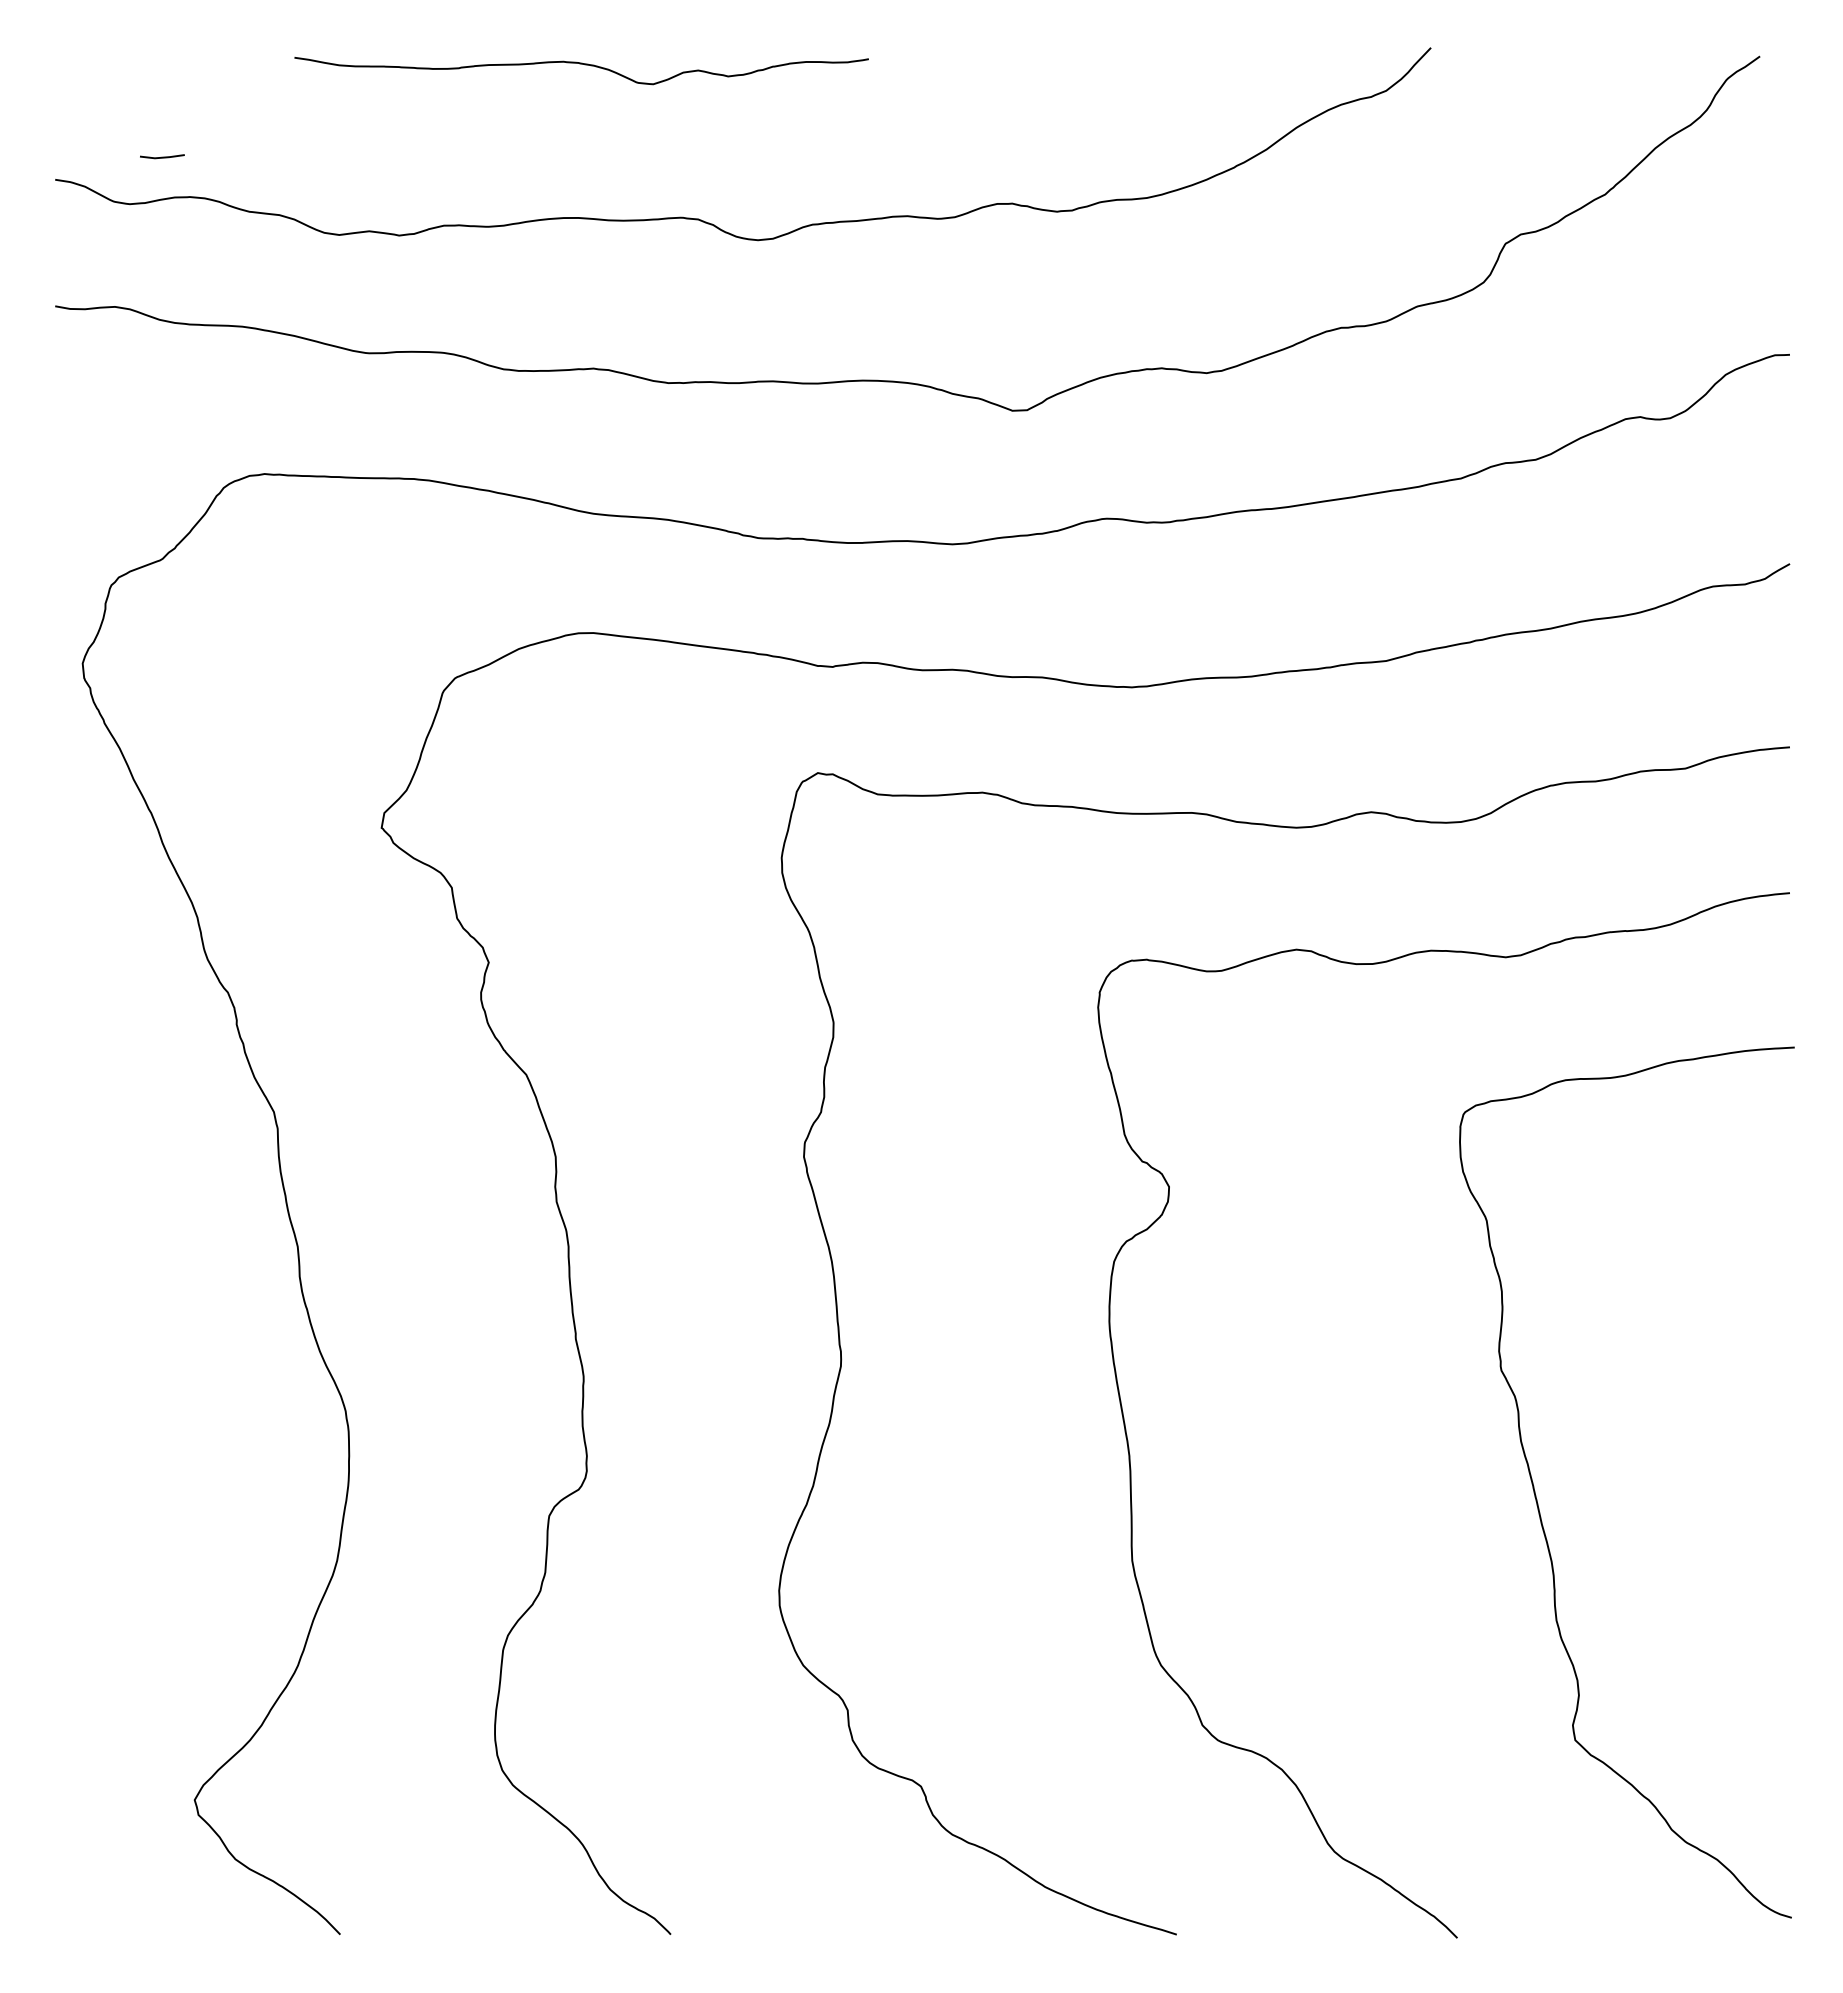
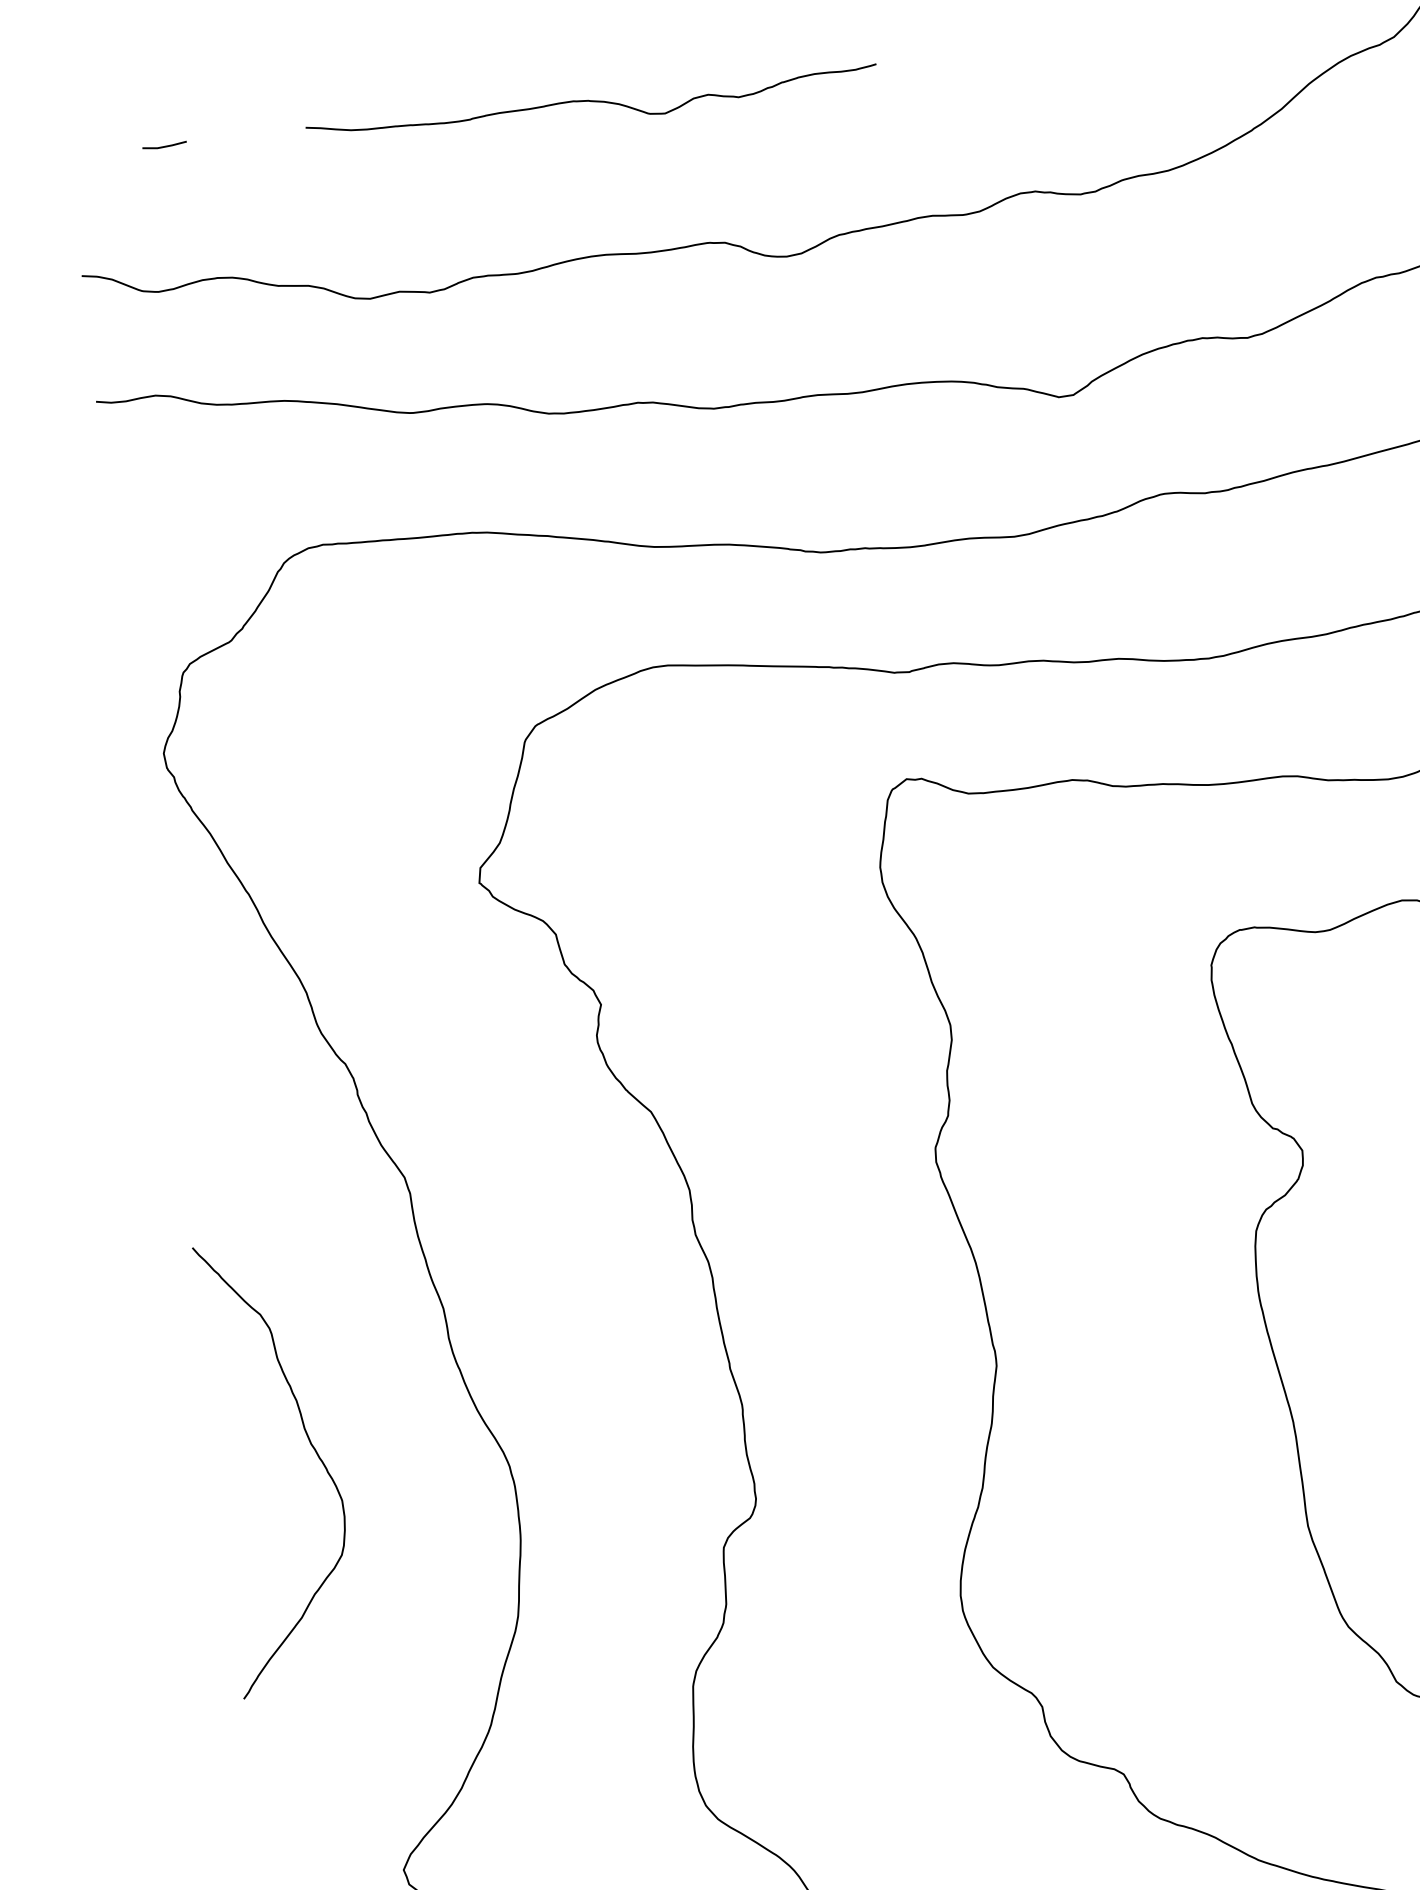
line: (162, 156) -> (164, 145), moved
curve: (150, 1367) -> (310, 1445), added

